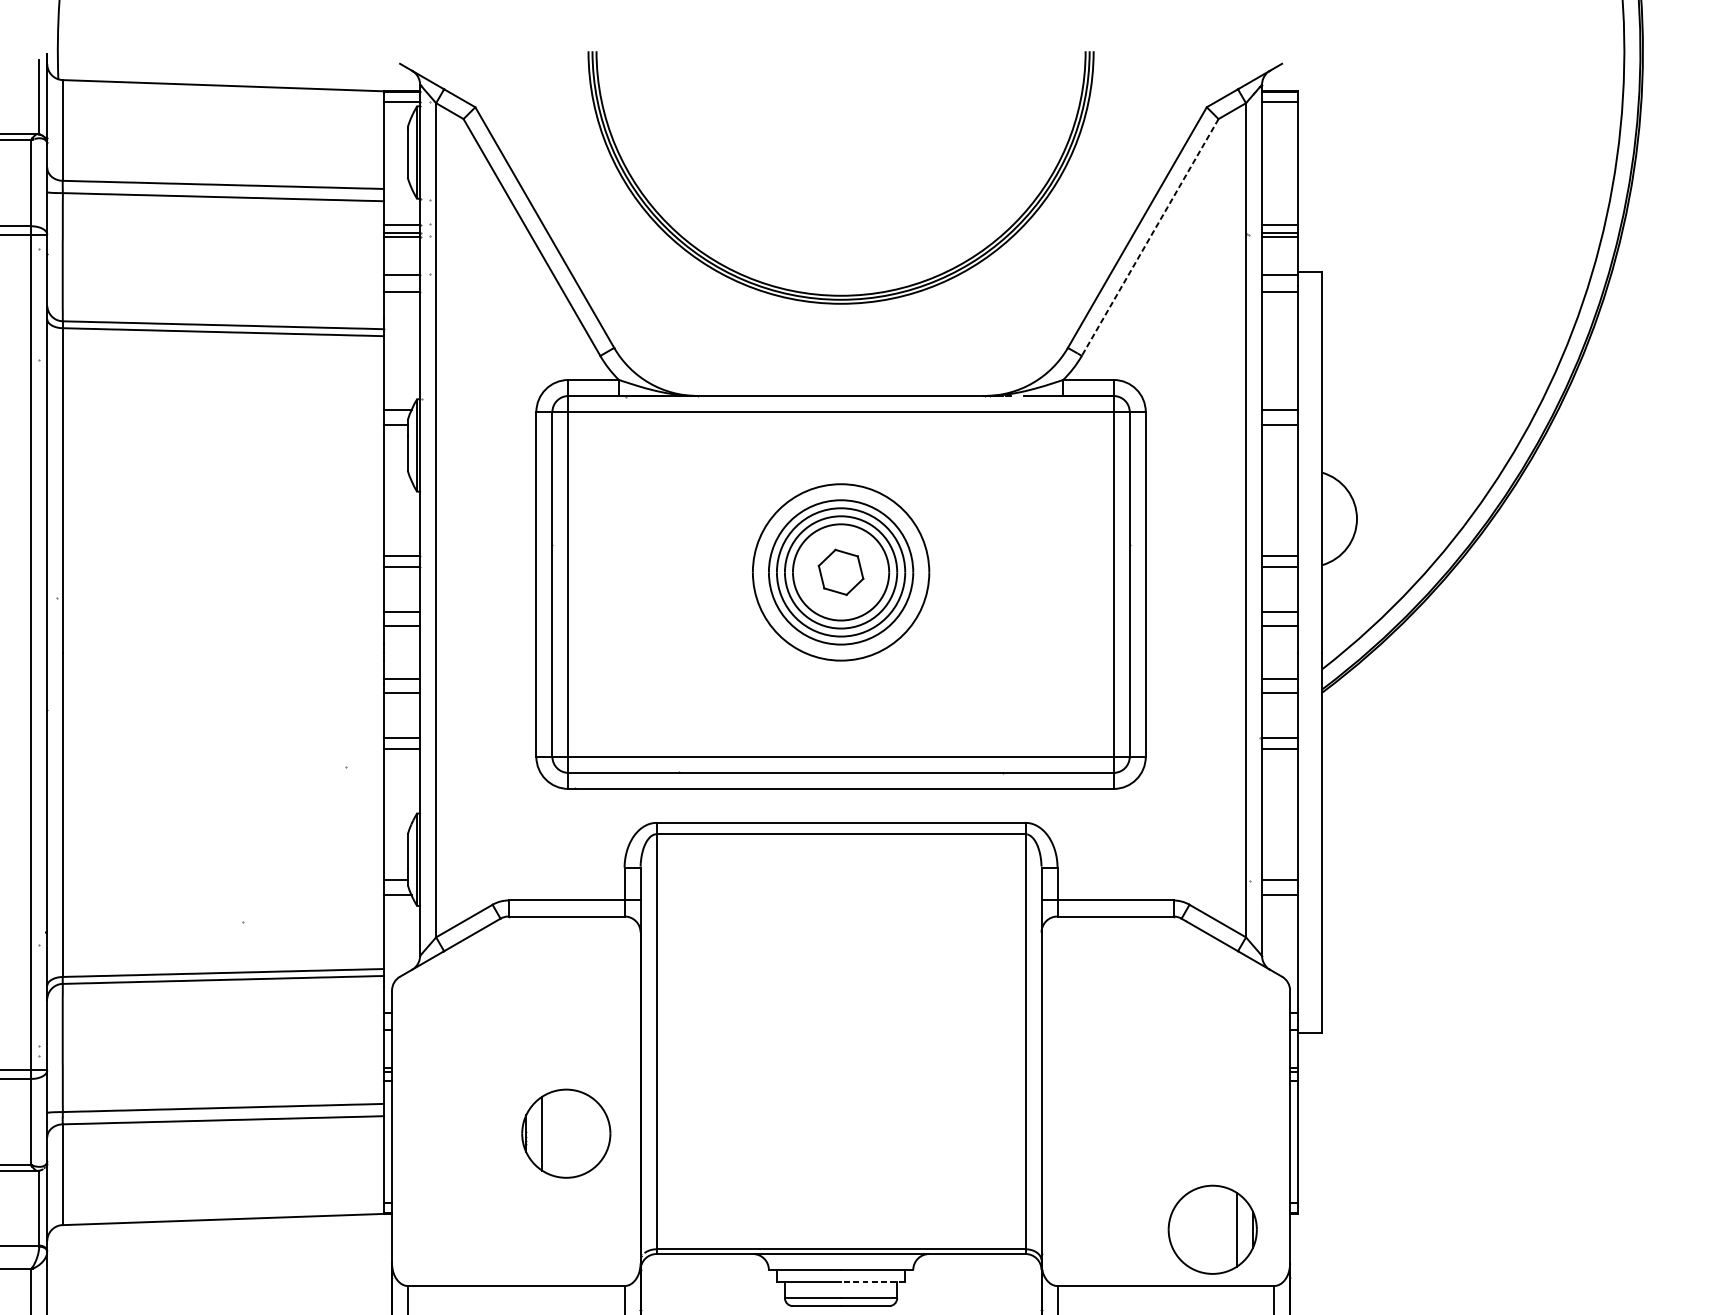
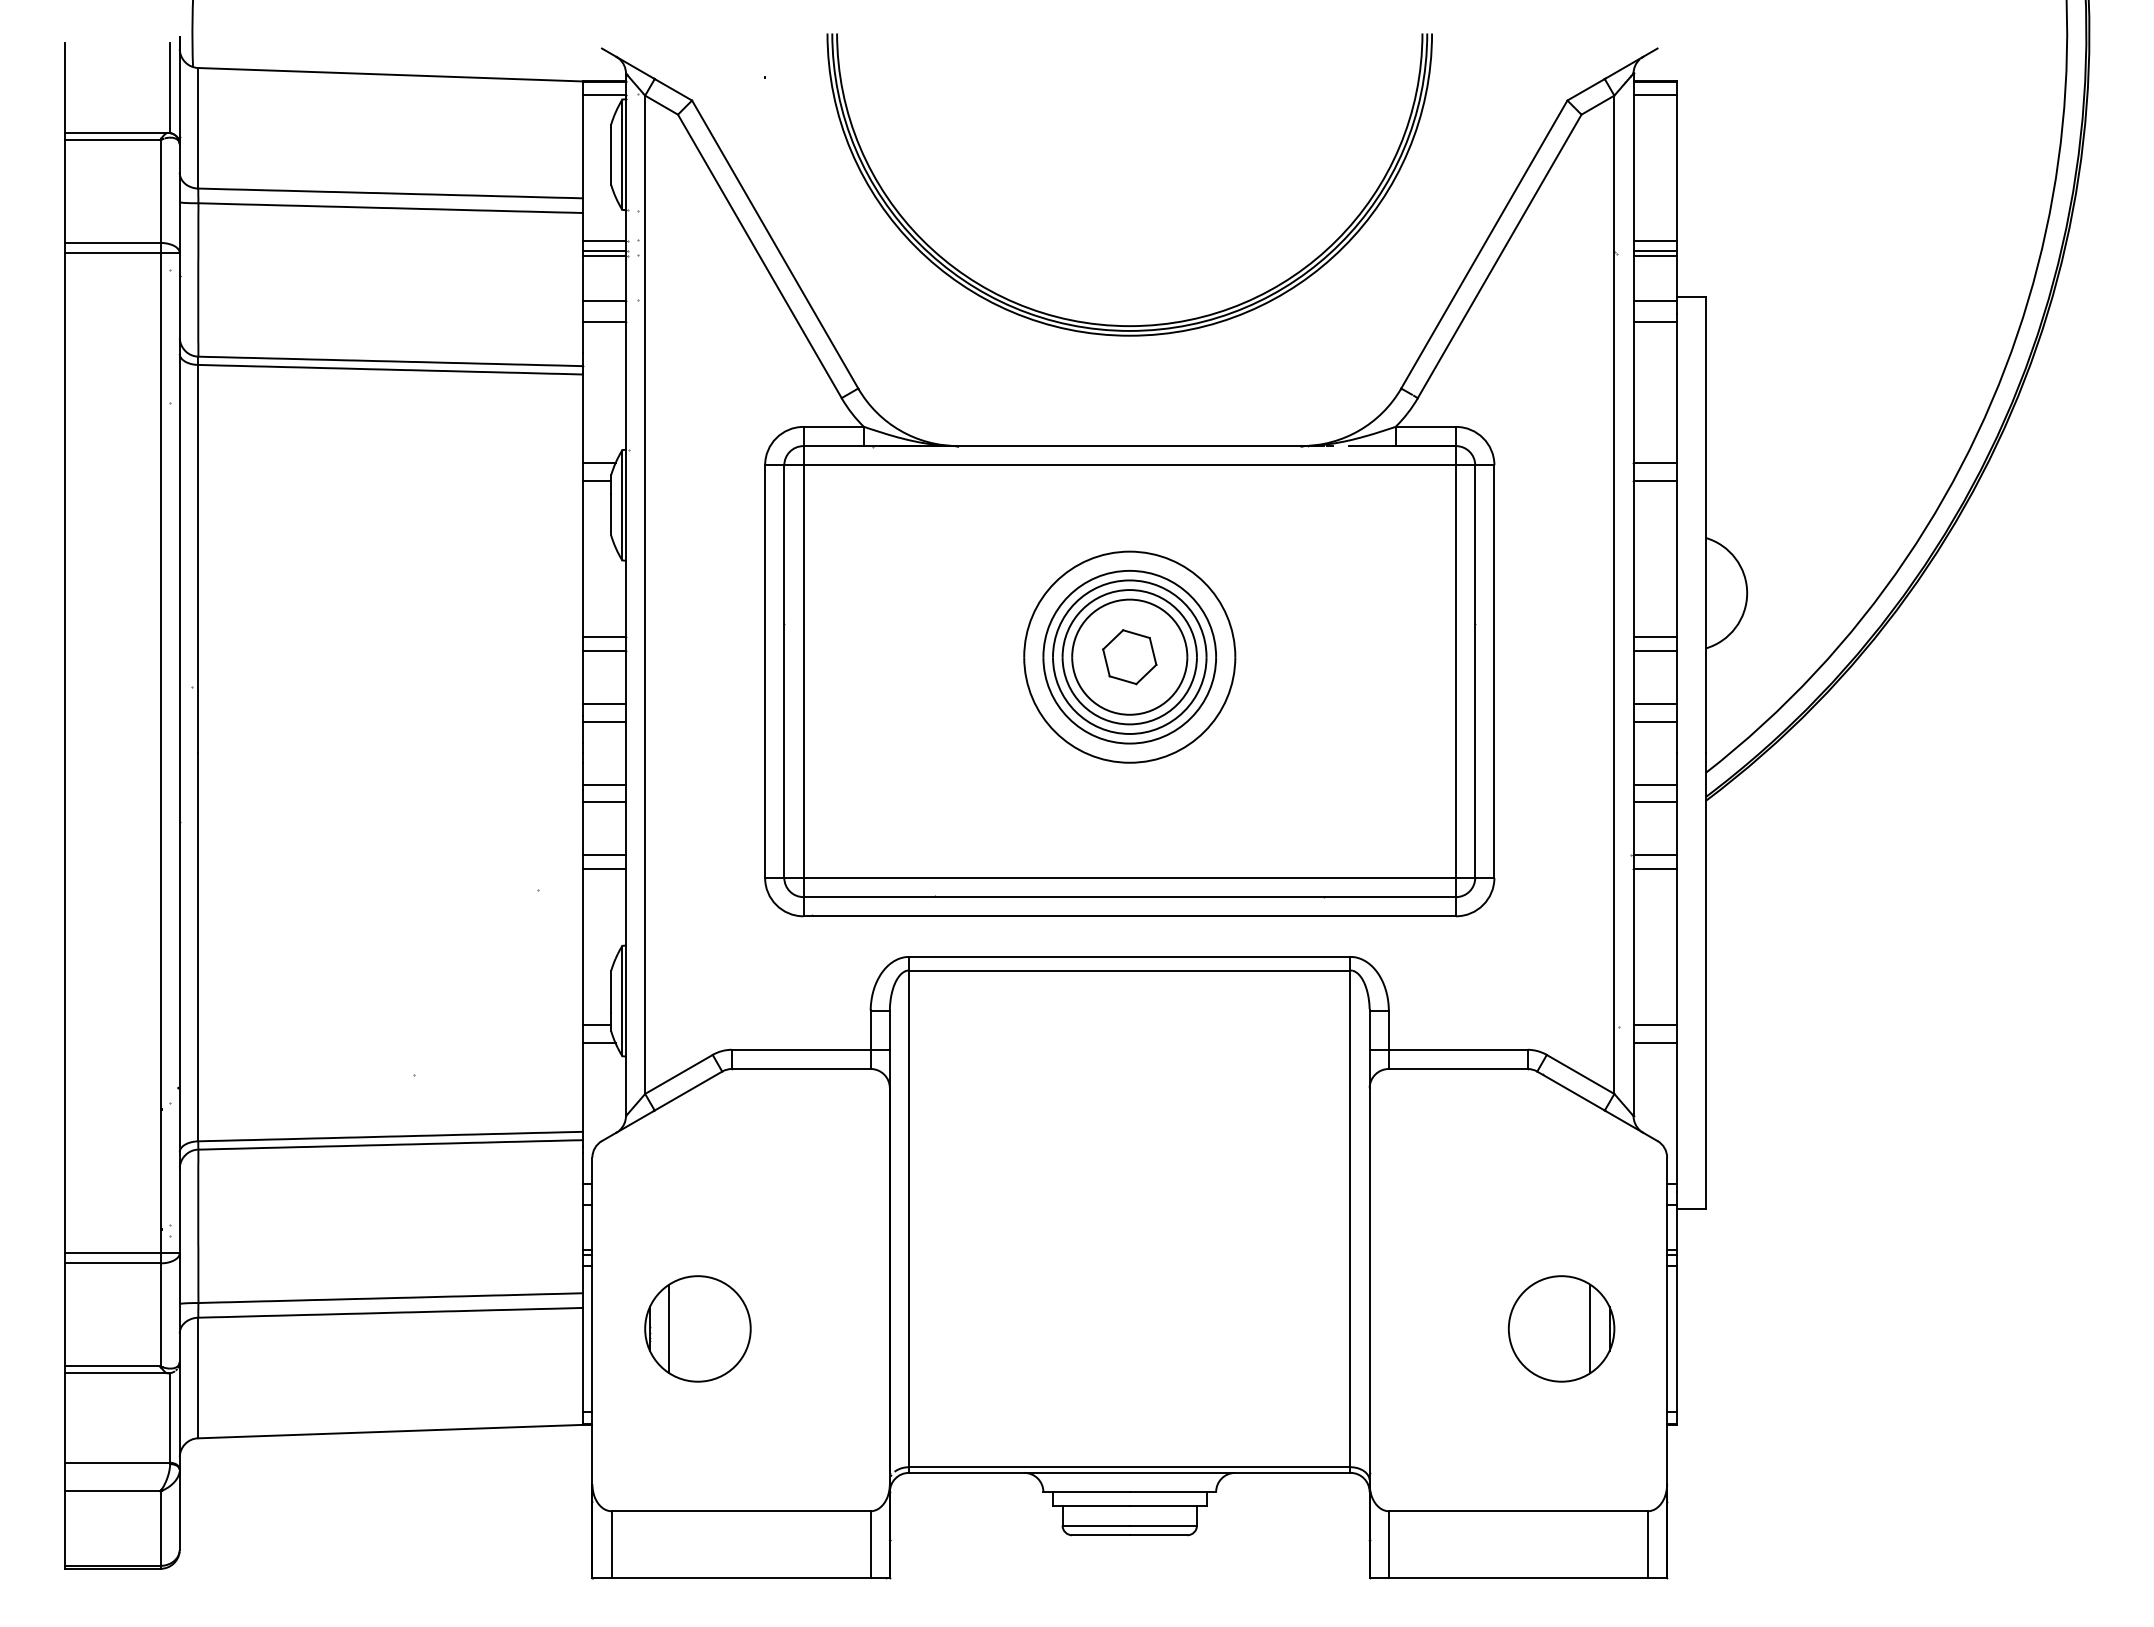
line: (1150, 237) -> (1499, 256), dashed -> solid
part: (565, 1133) -> (697, 1328), moved
part: (1212, 1229) -> (1561, 1328), moved
line: (872, 1282) -> (1167, 1506), dashed -> solid

